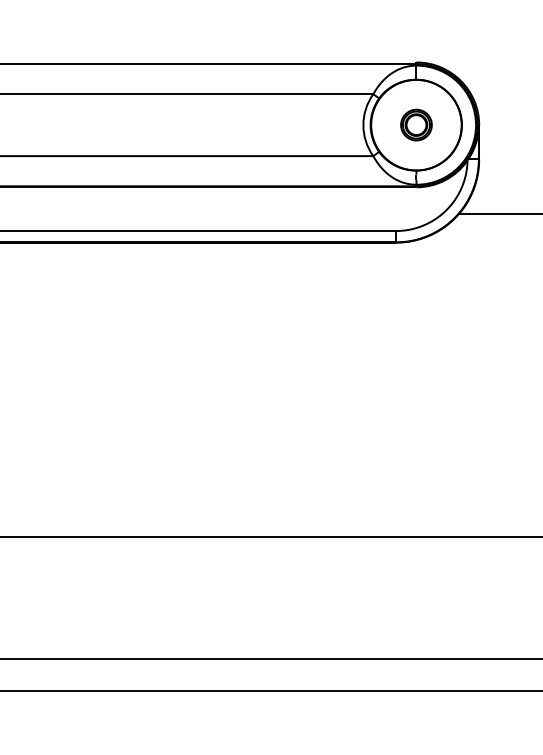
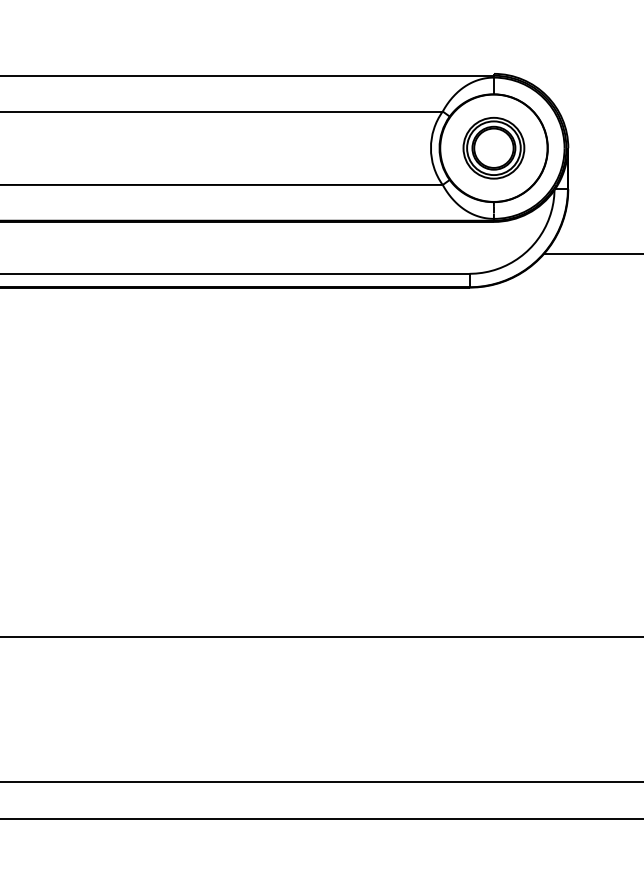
part: (416, 124) -> (493, 147), size x1.67

